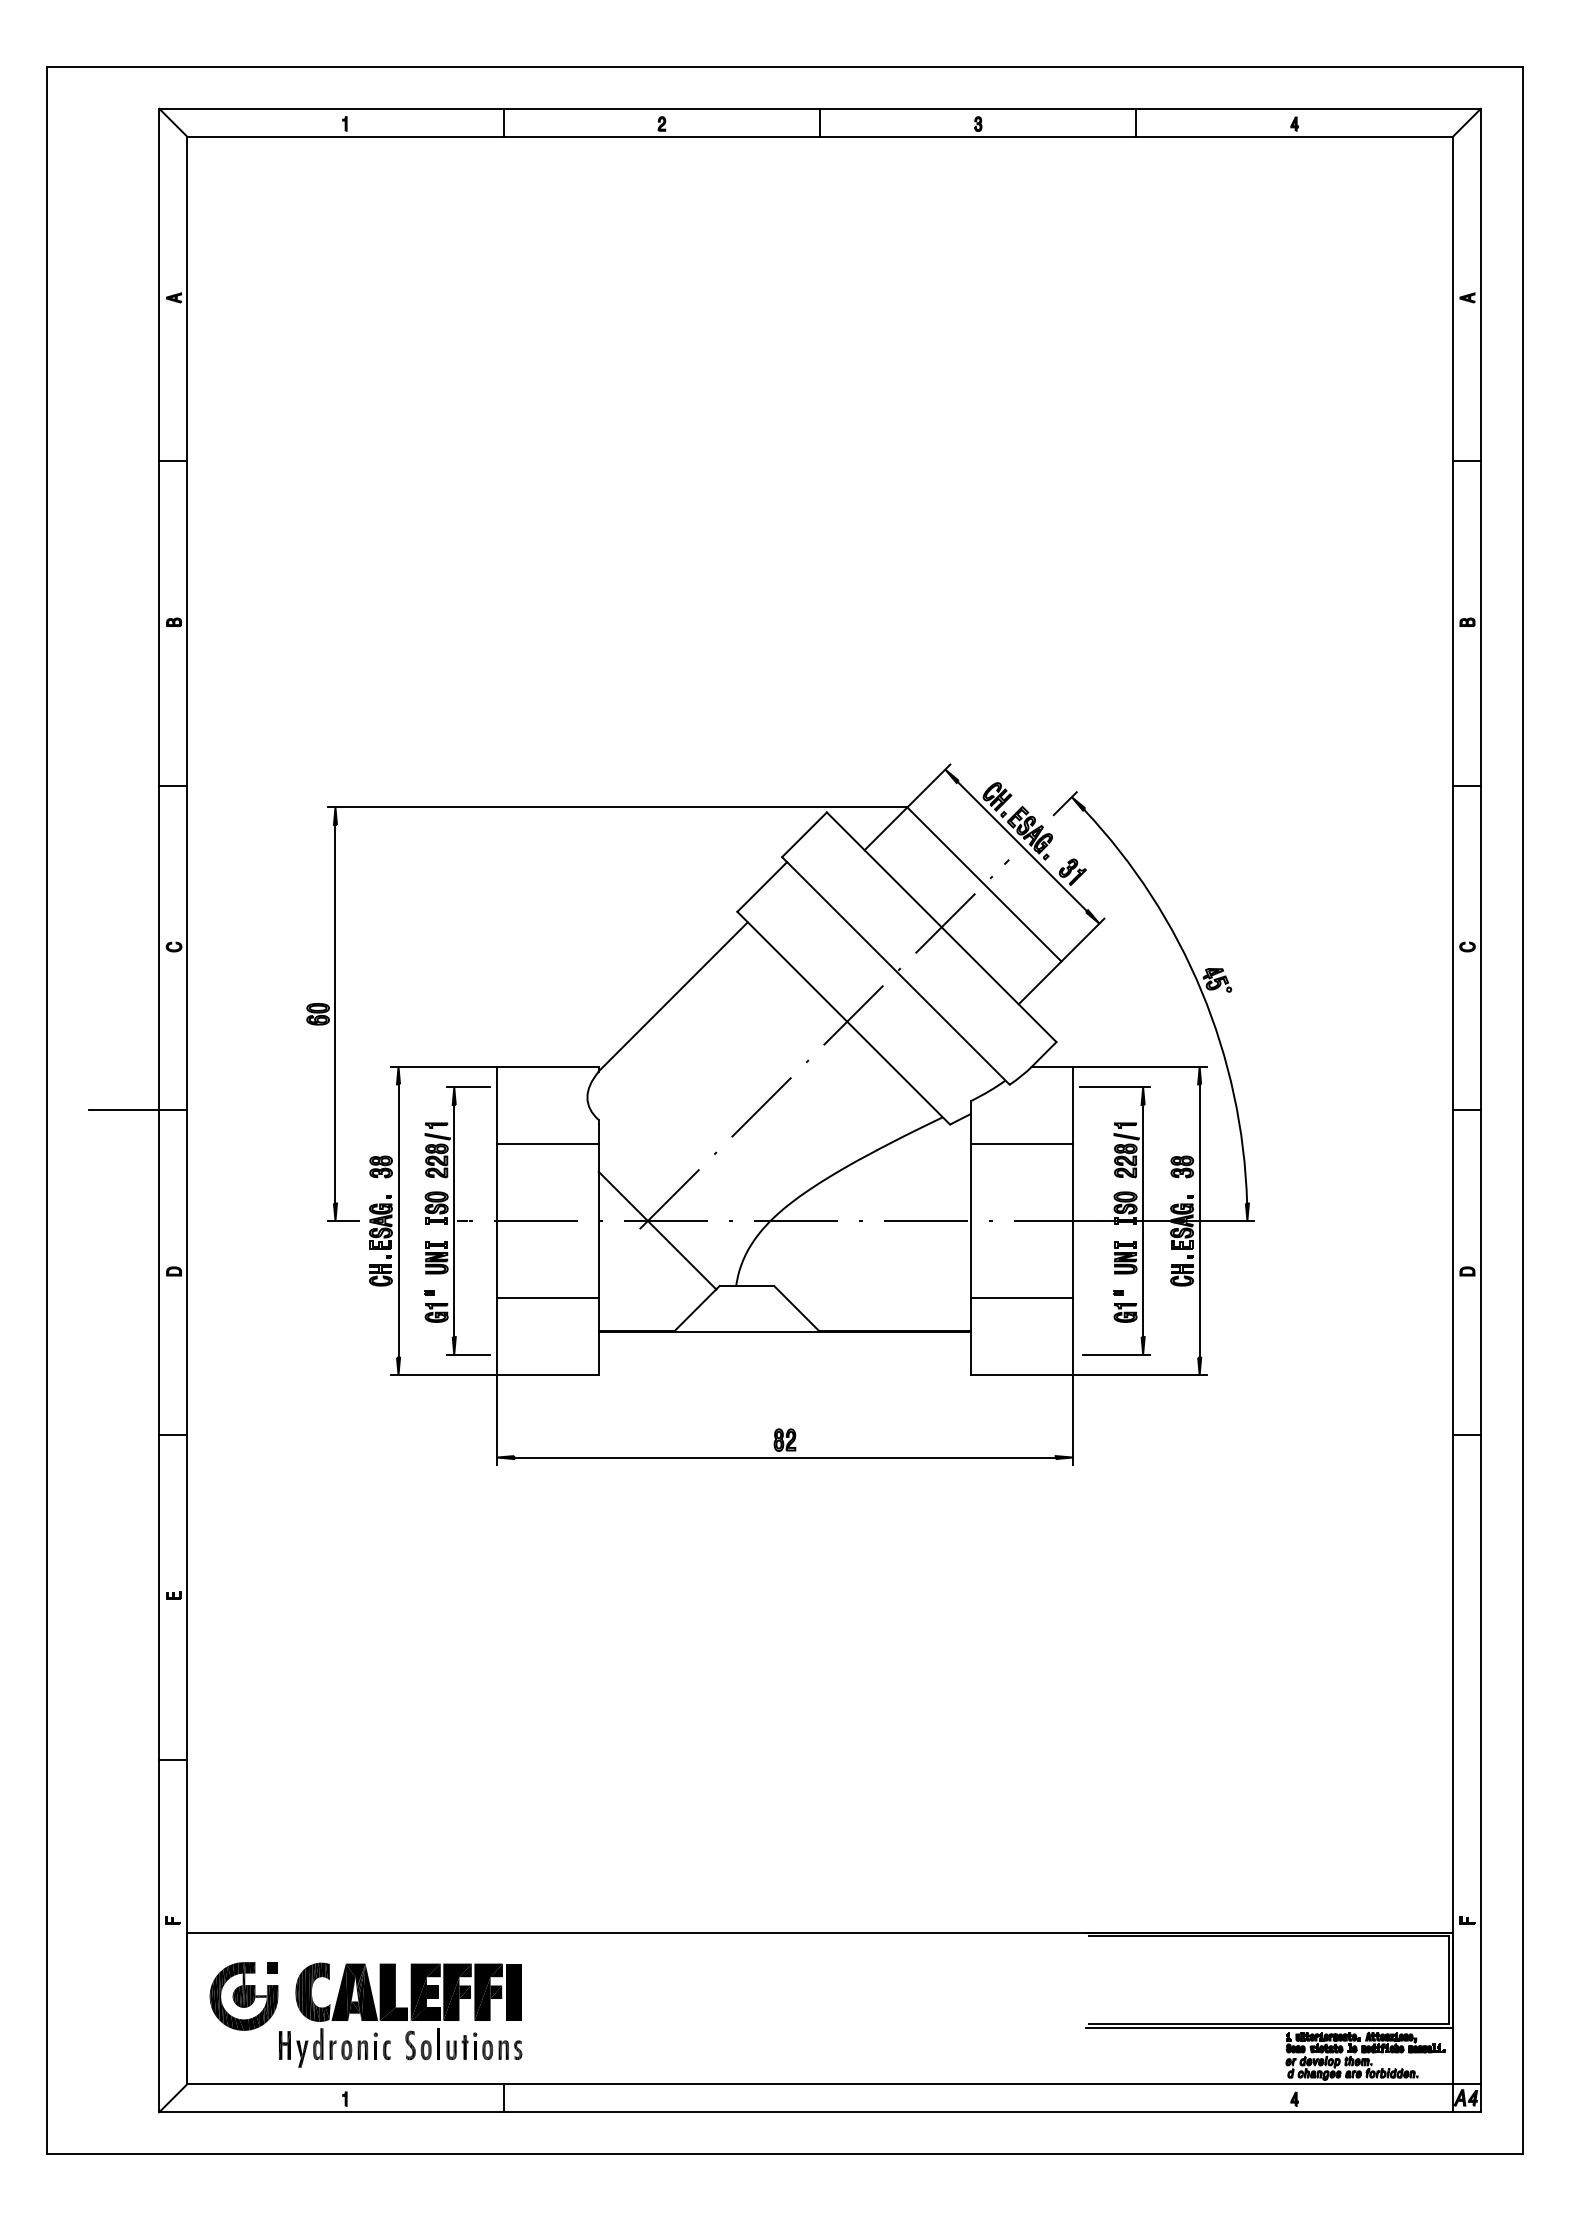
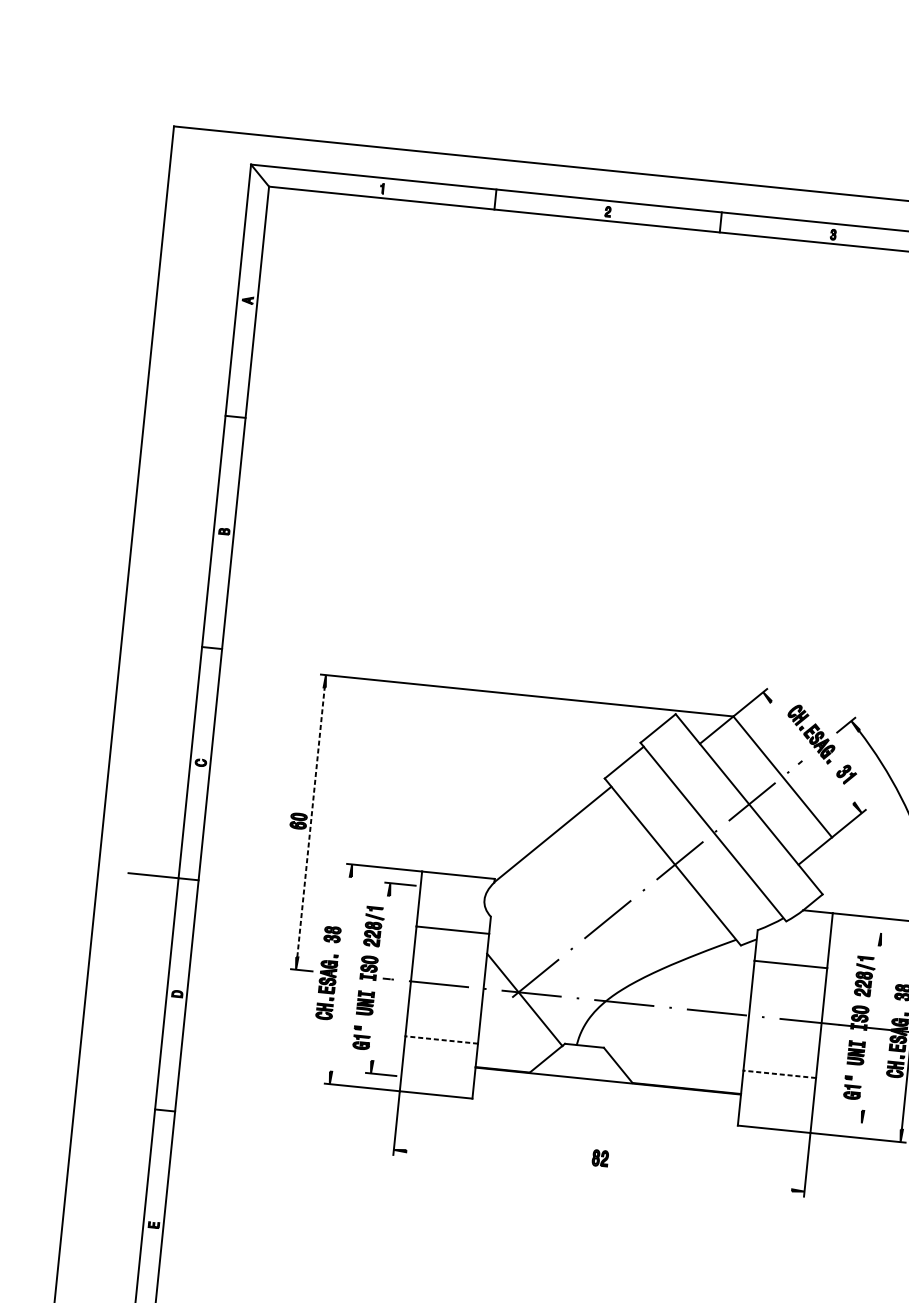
line: (1022, 846) -> (812, 752), removed
line: (335, 1013) -> (311, 821), solid -> dashed
line: (1115, 1087) -> (861, 931), removed
line: (398, 1220) -> (340, 973), removed
line: (454, 1221) -> (380, 978), removed
line: (1143, 1221) -> (871, 1028), removed
line: (547, 1298) -> (441, 1040), solid -> dashed
line: (1022, 1298) -> (779, 1074), solid -> dashed
line: (1116, 1354) -> (842, 1121), removed
line: (784, 1457) -> (598, 1170), removed

